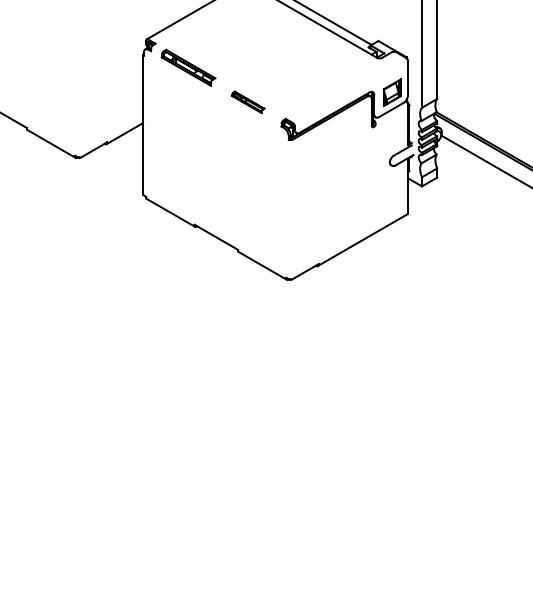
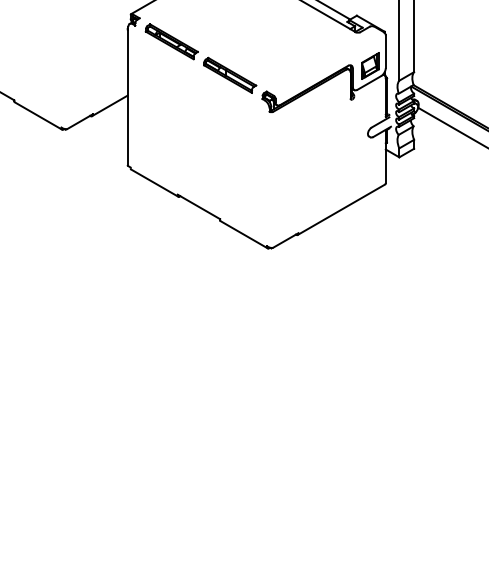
part: (248, 102) -> (230, 75), size x1.67

